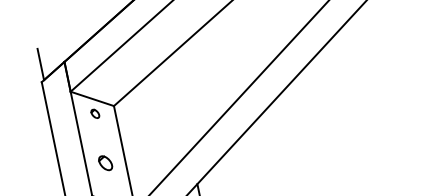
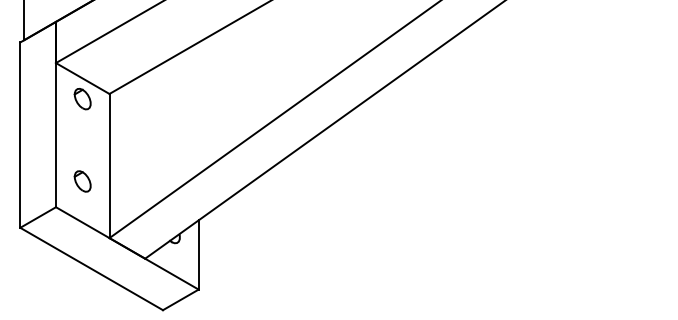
part: (95, 114) -> (82, 99), size x1.67
part: (105, 163) -> (82, 181), moved

